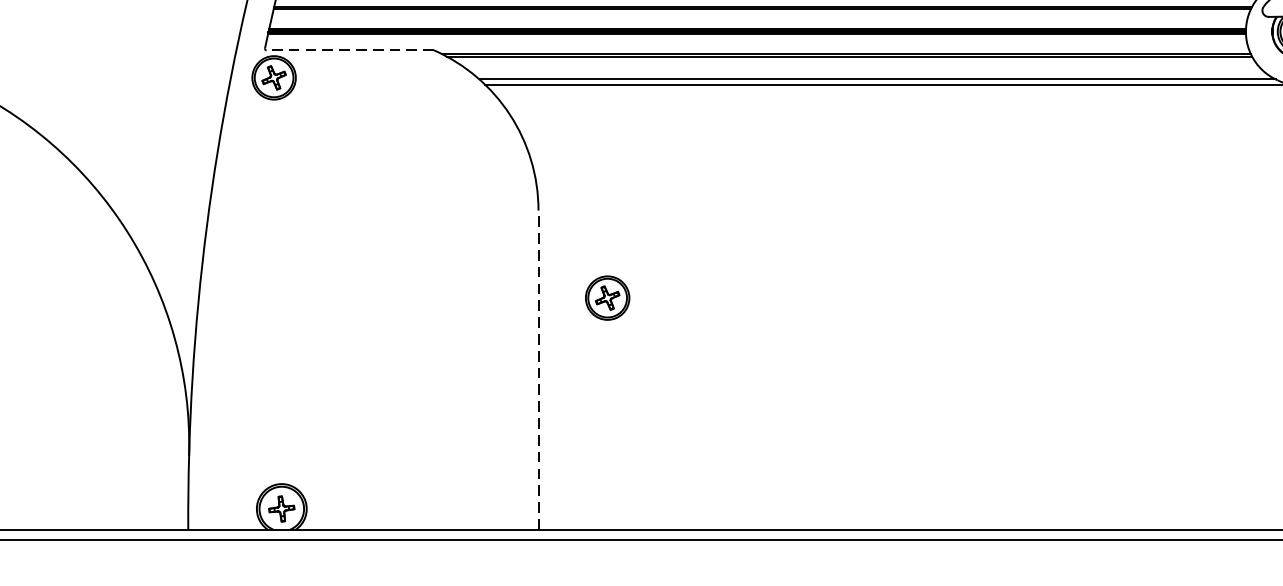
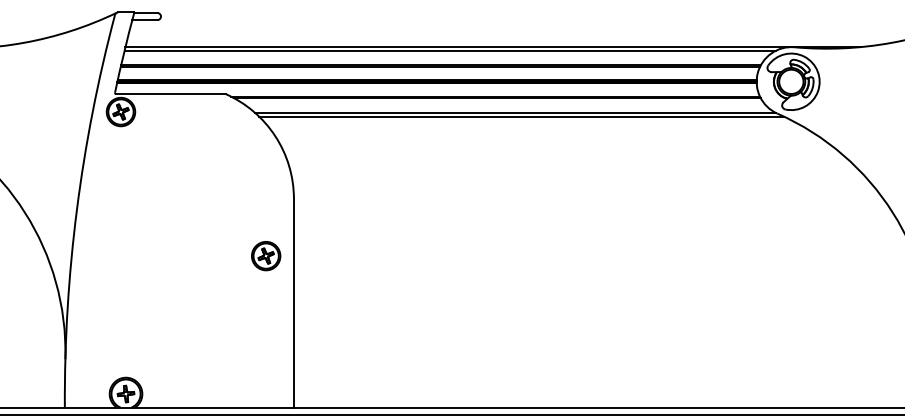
line: (349, 51) -> (170, 94), dashed -> solid
part: (608, 298) -> (266, 256), moved
line: (537, 369) -> (293, 302), dashed -> solid

